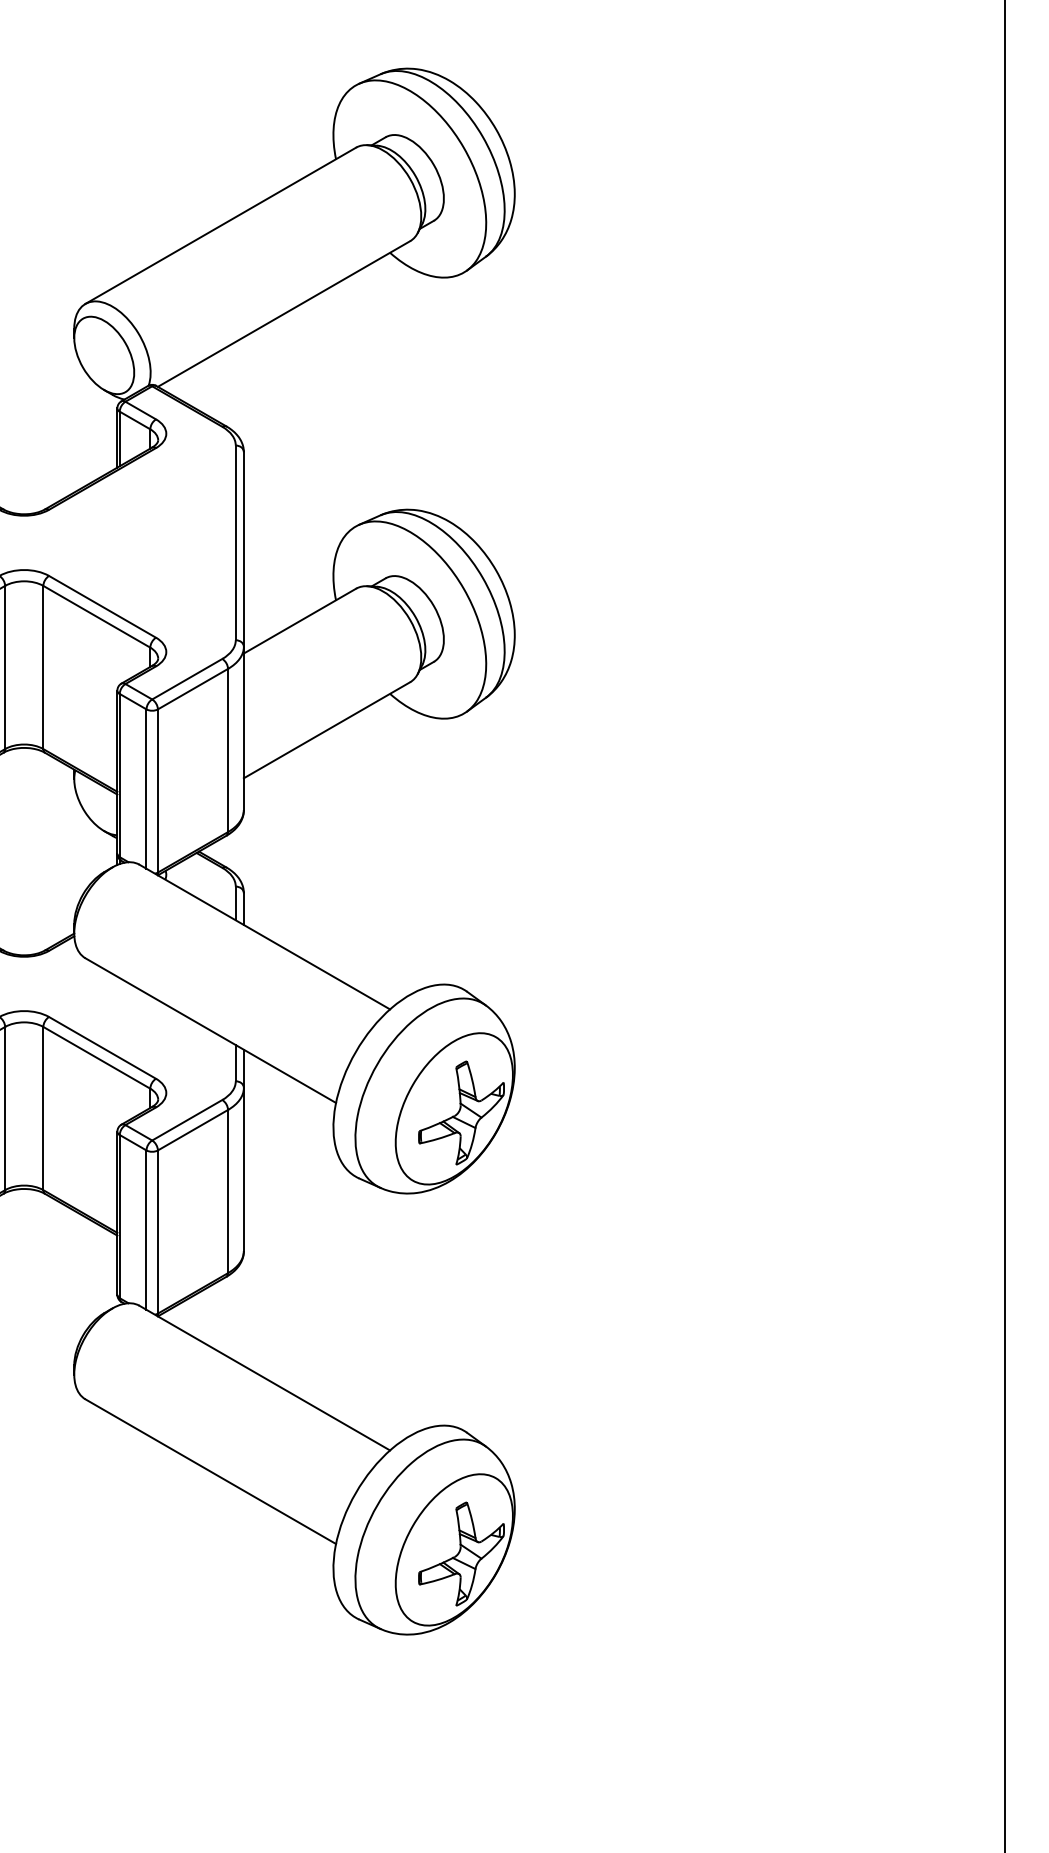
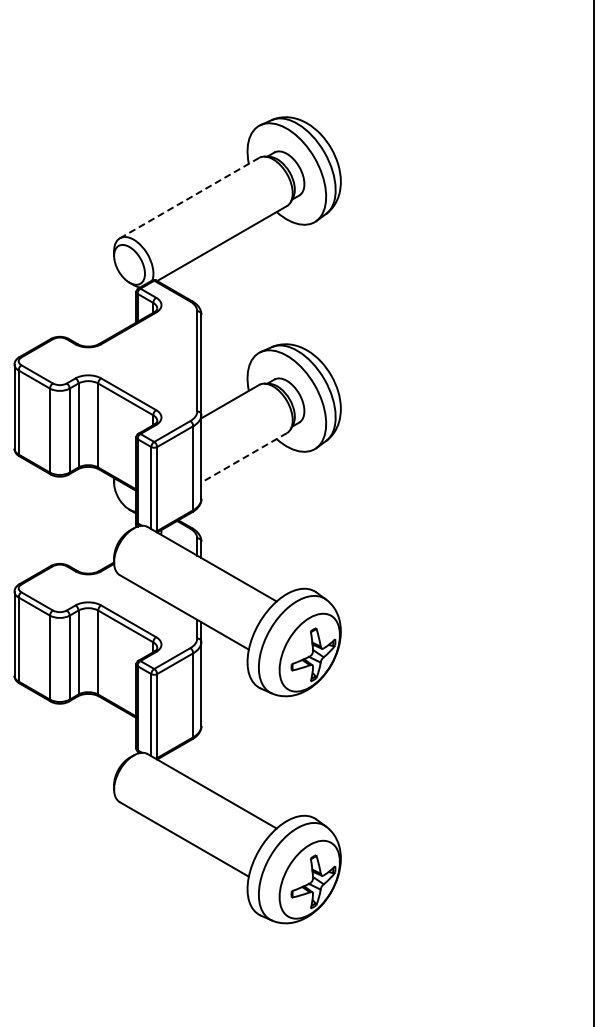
line: (220, 226) -> (189, 198), solid -> dashed
line: (325, 731) -> (243, 458), solid -> dashed

